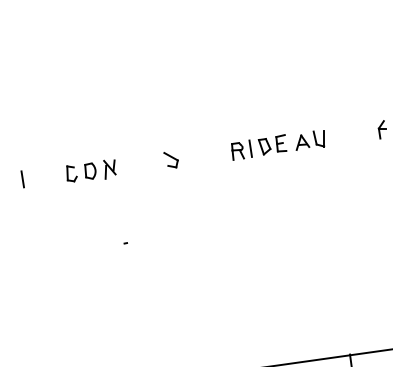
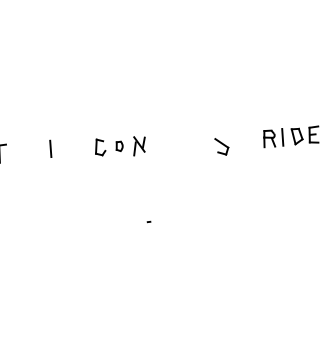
part: (170, 160) -> (220, 147), moved
part: (90, 170) -> (119, 145), size x0.6

